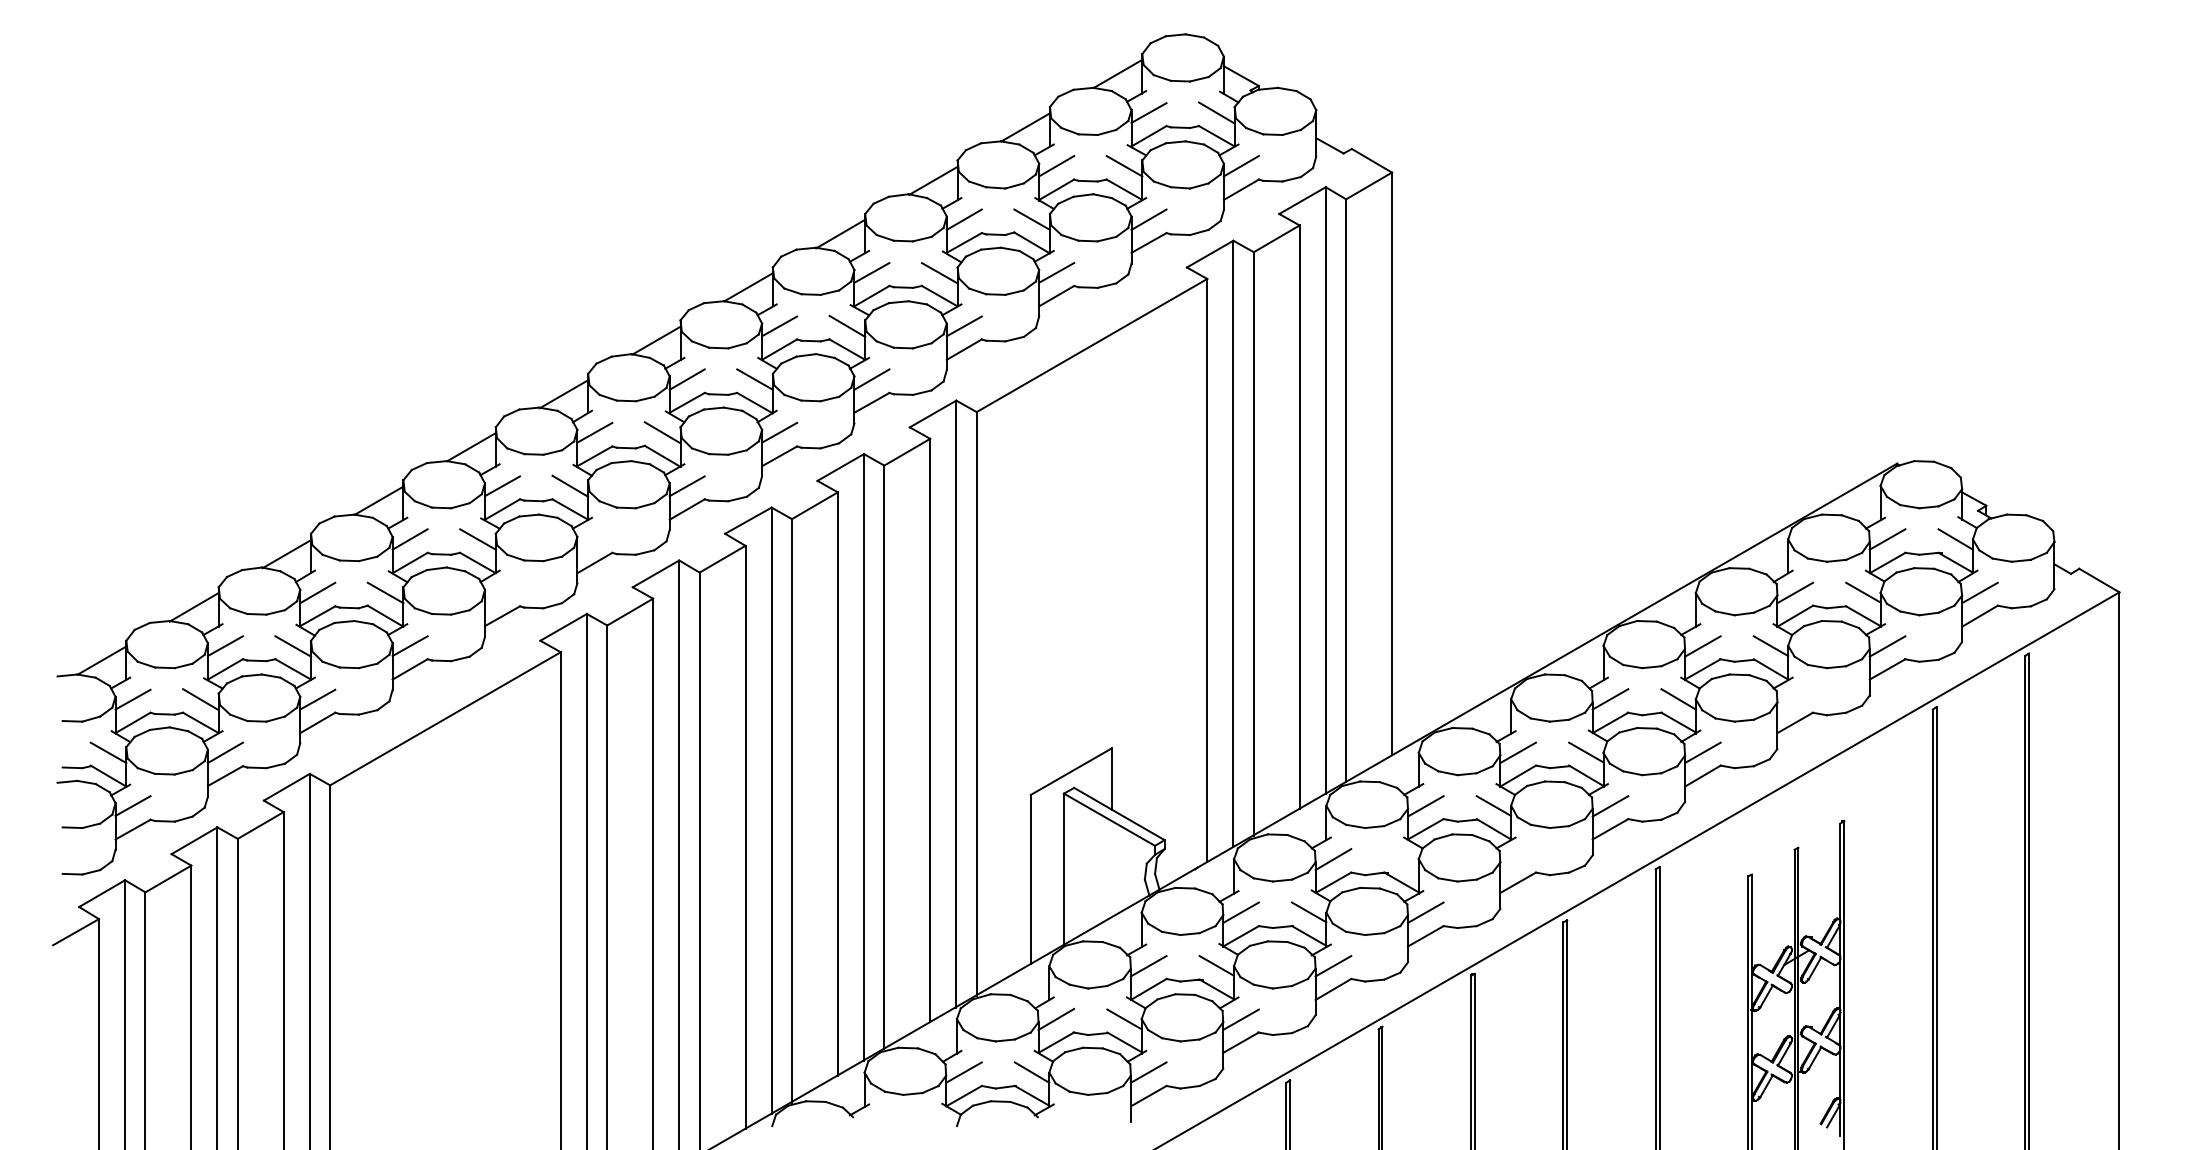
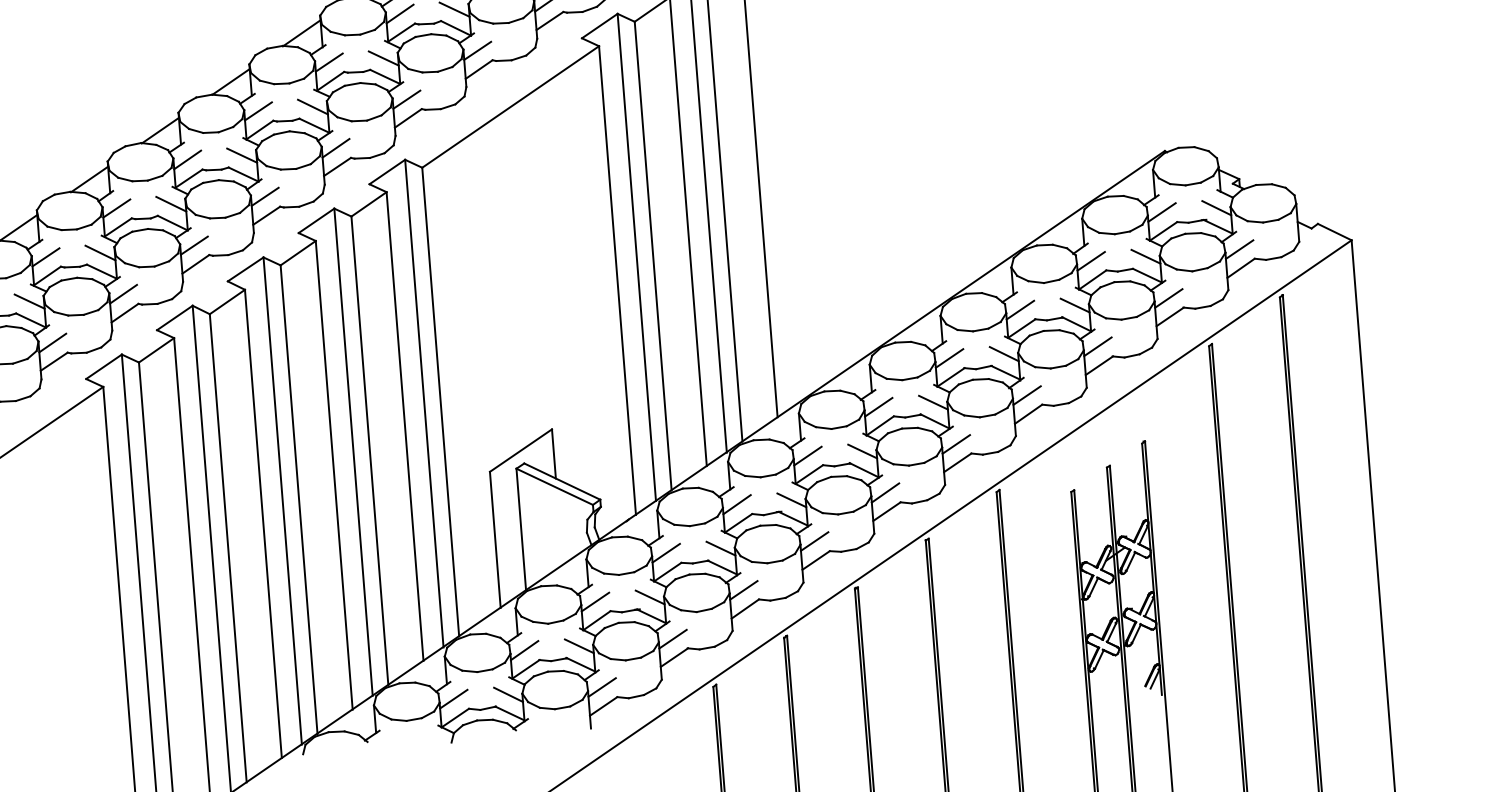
line: (594, 539) -> (123, 294), added
line: (502, 592) -> (52, 342), added
line: (1795, 699) -> (1098, 346), added
line: (1401, 859) -> (791, 500), added
line: (1517, 859) -> (884, 492), added

